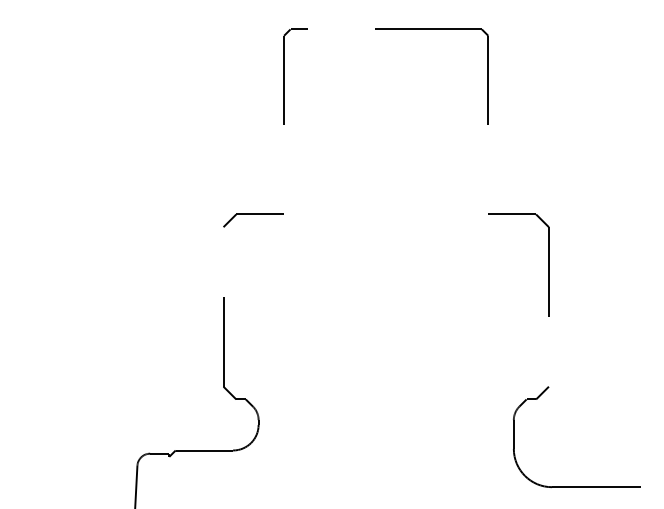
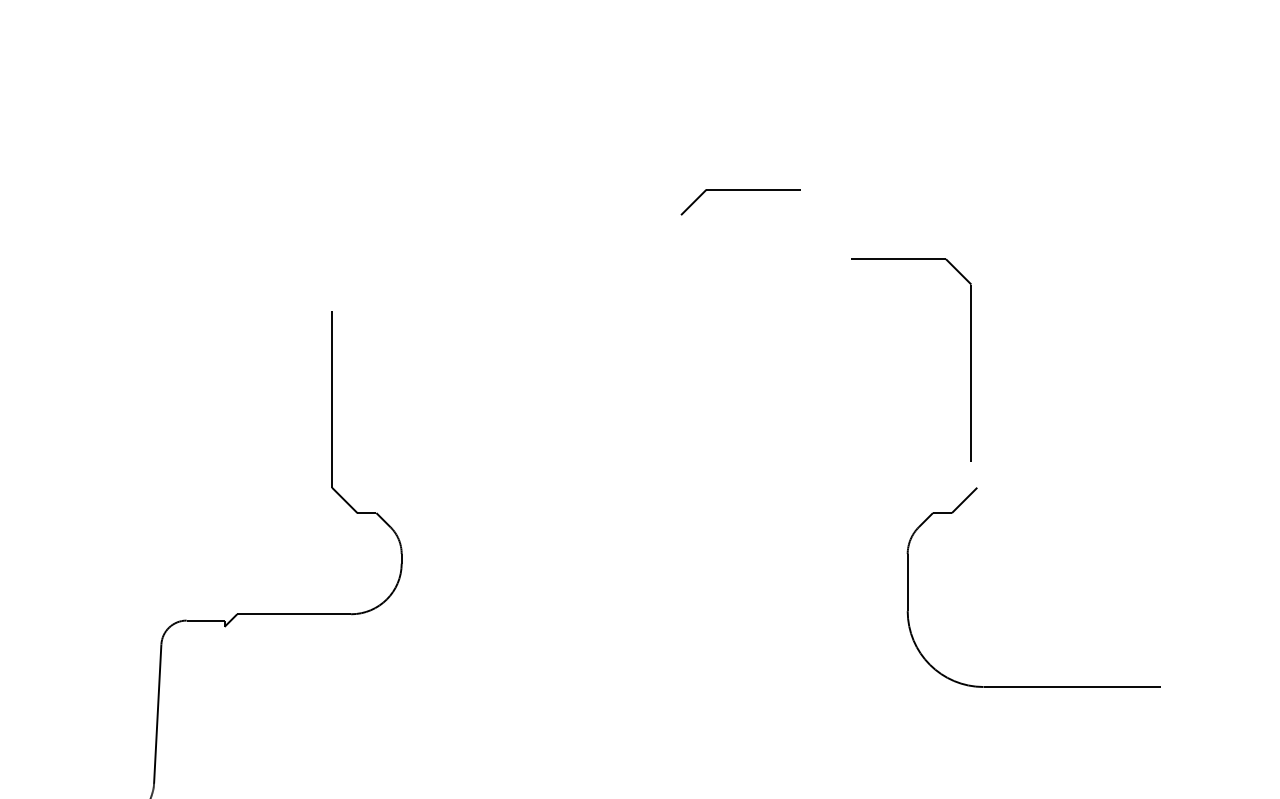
part: (253, 220) -> (740, 201), moved
part: (548, 264) -> (970, 358), moved

